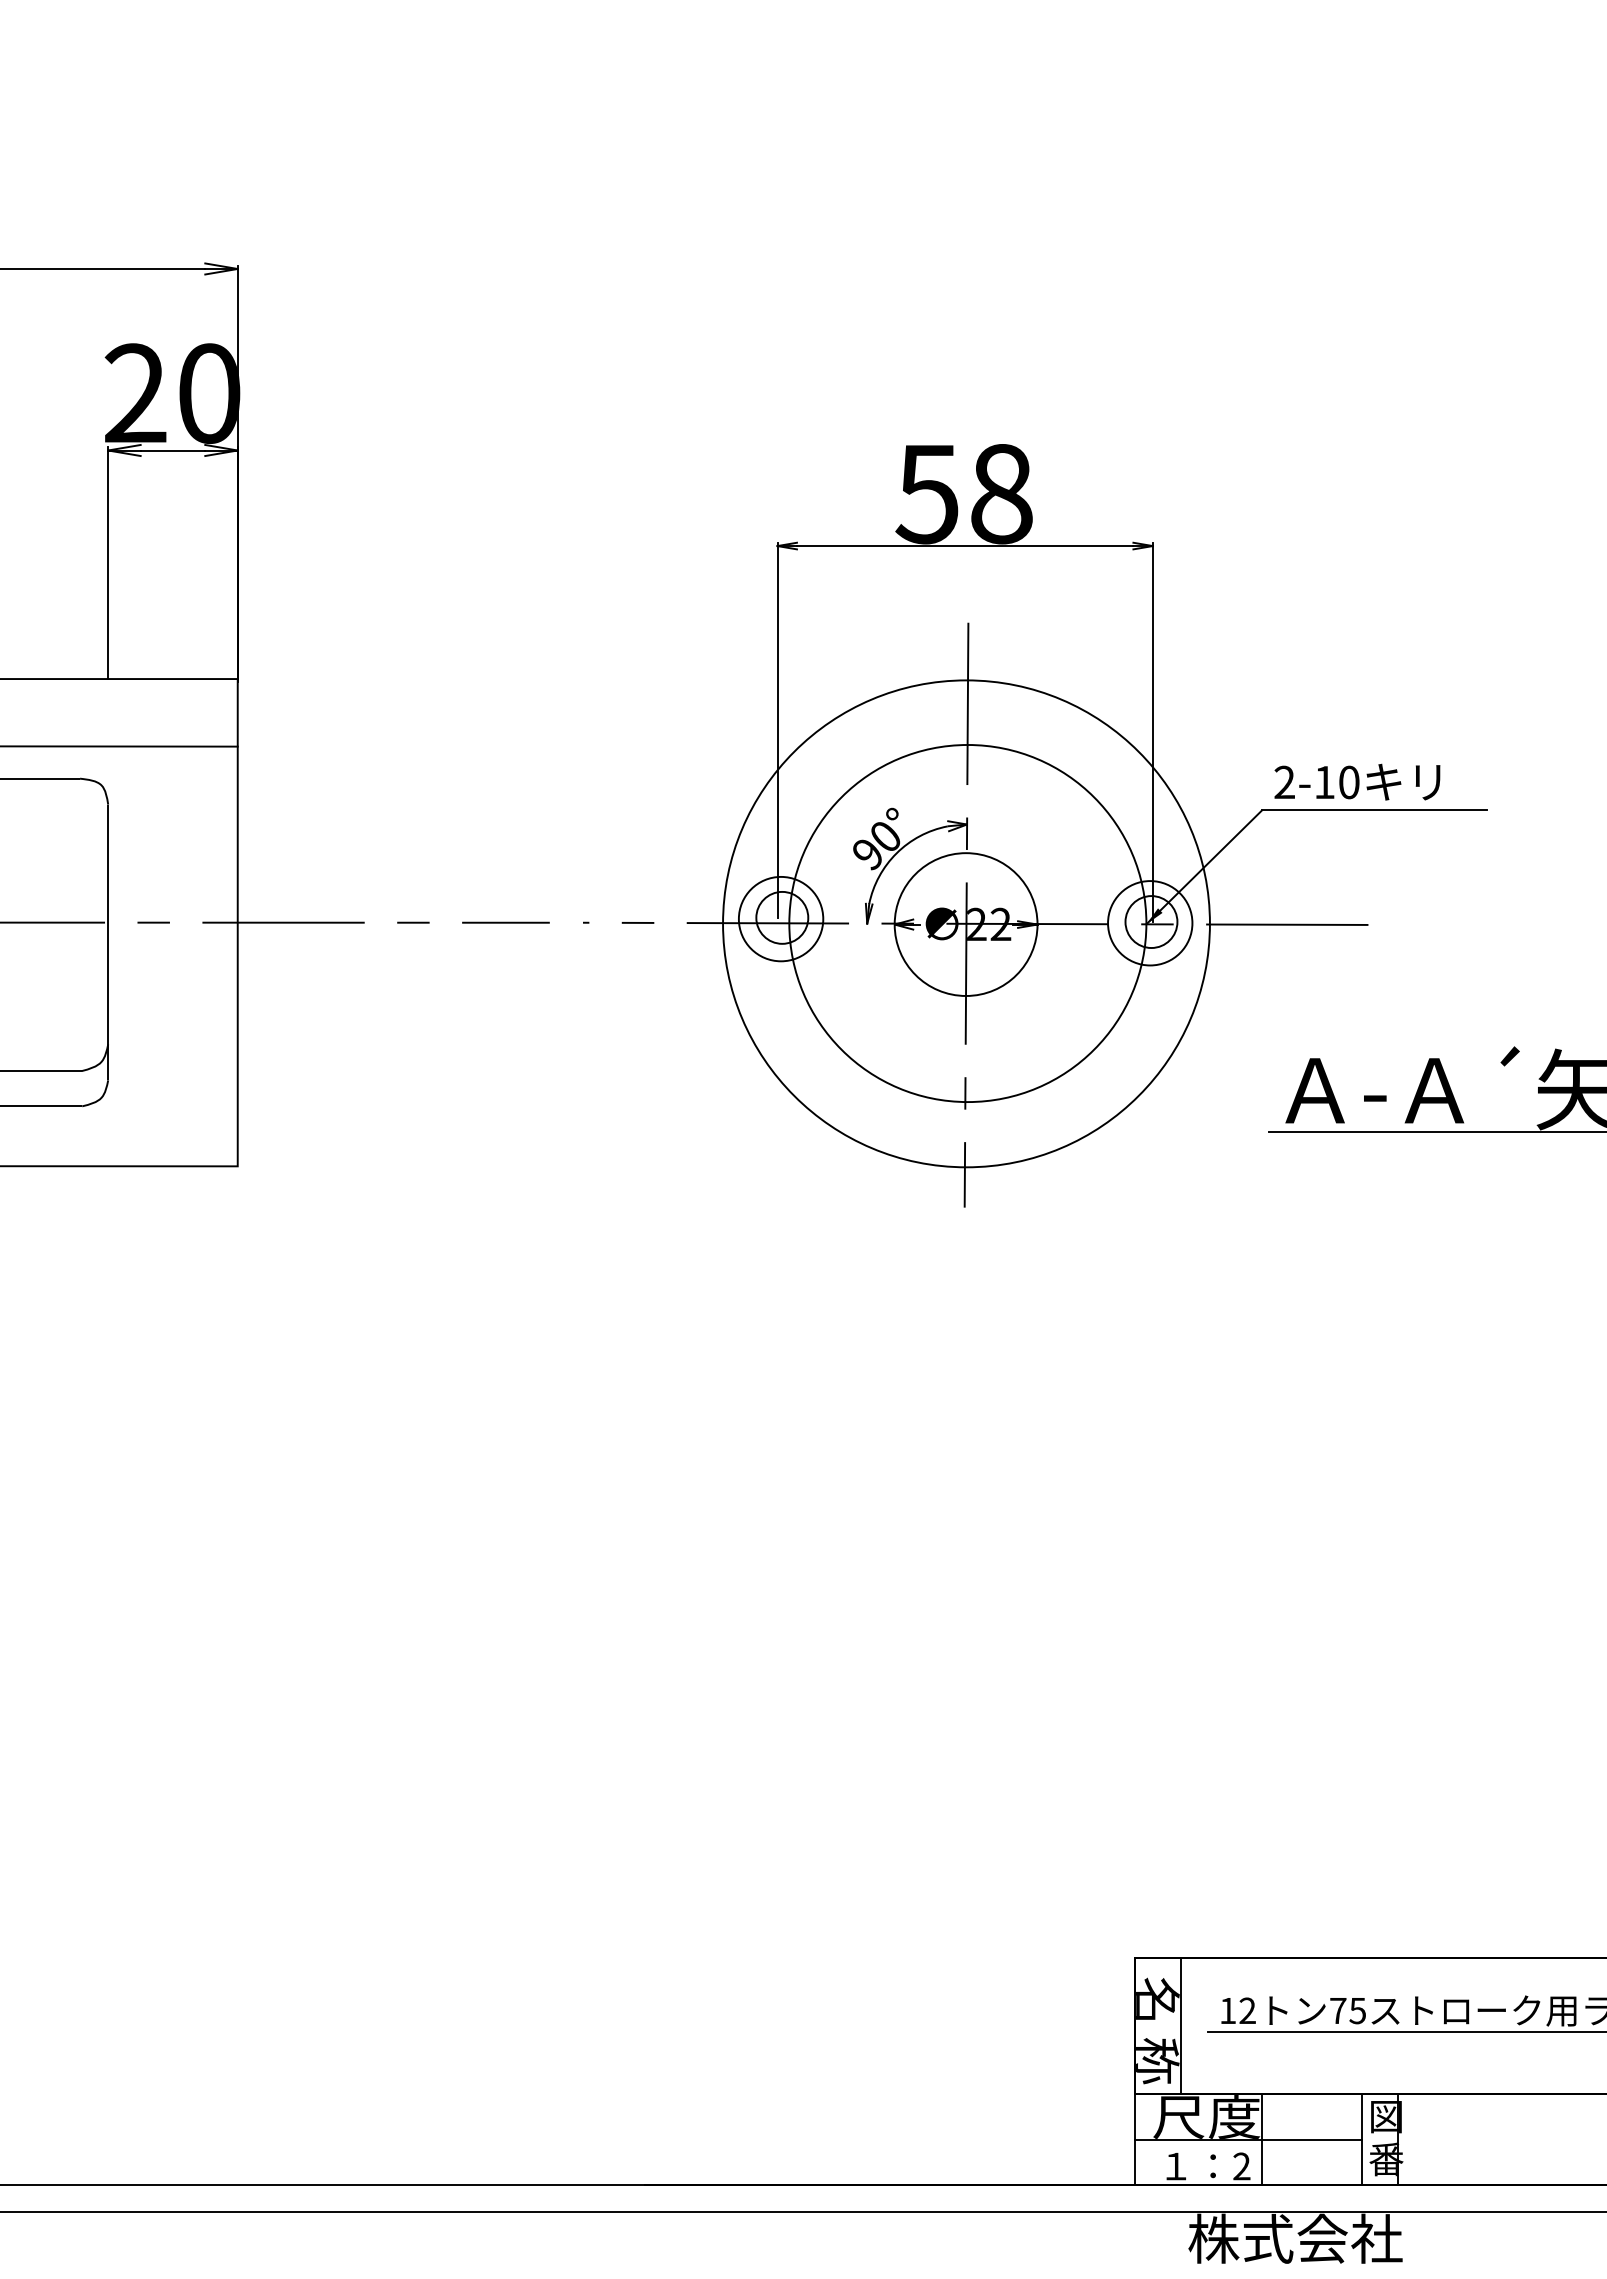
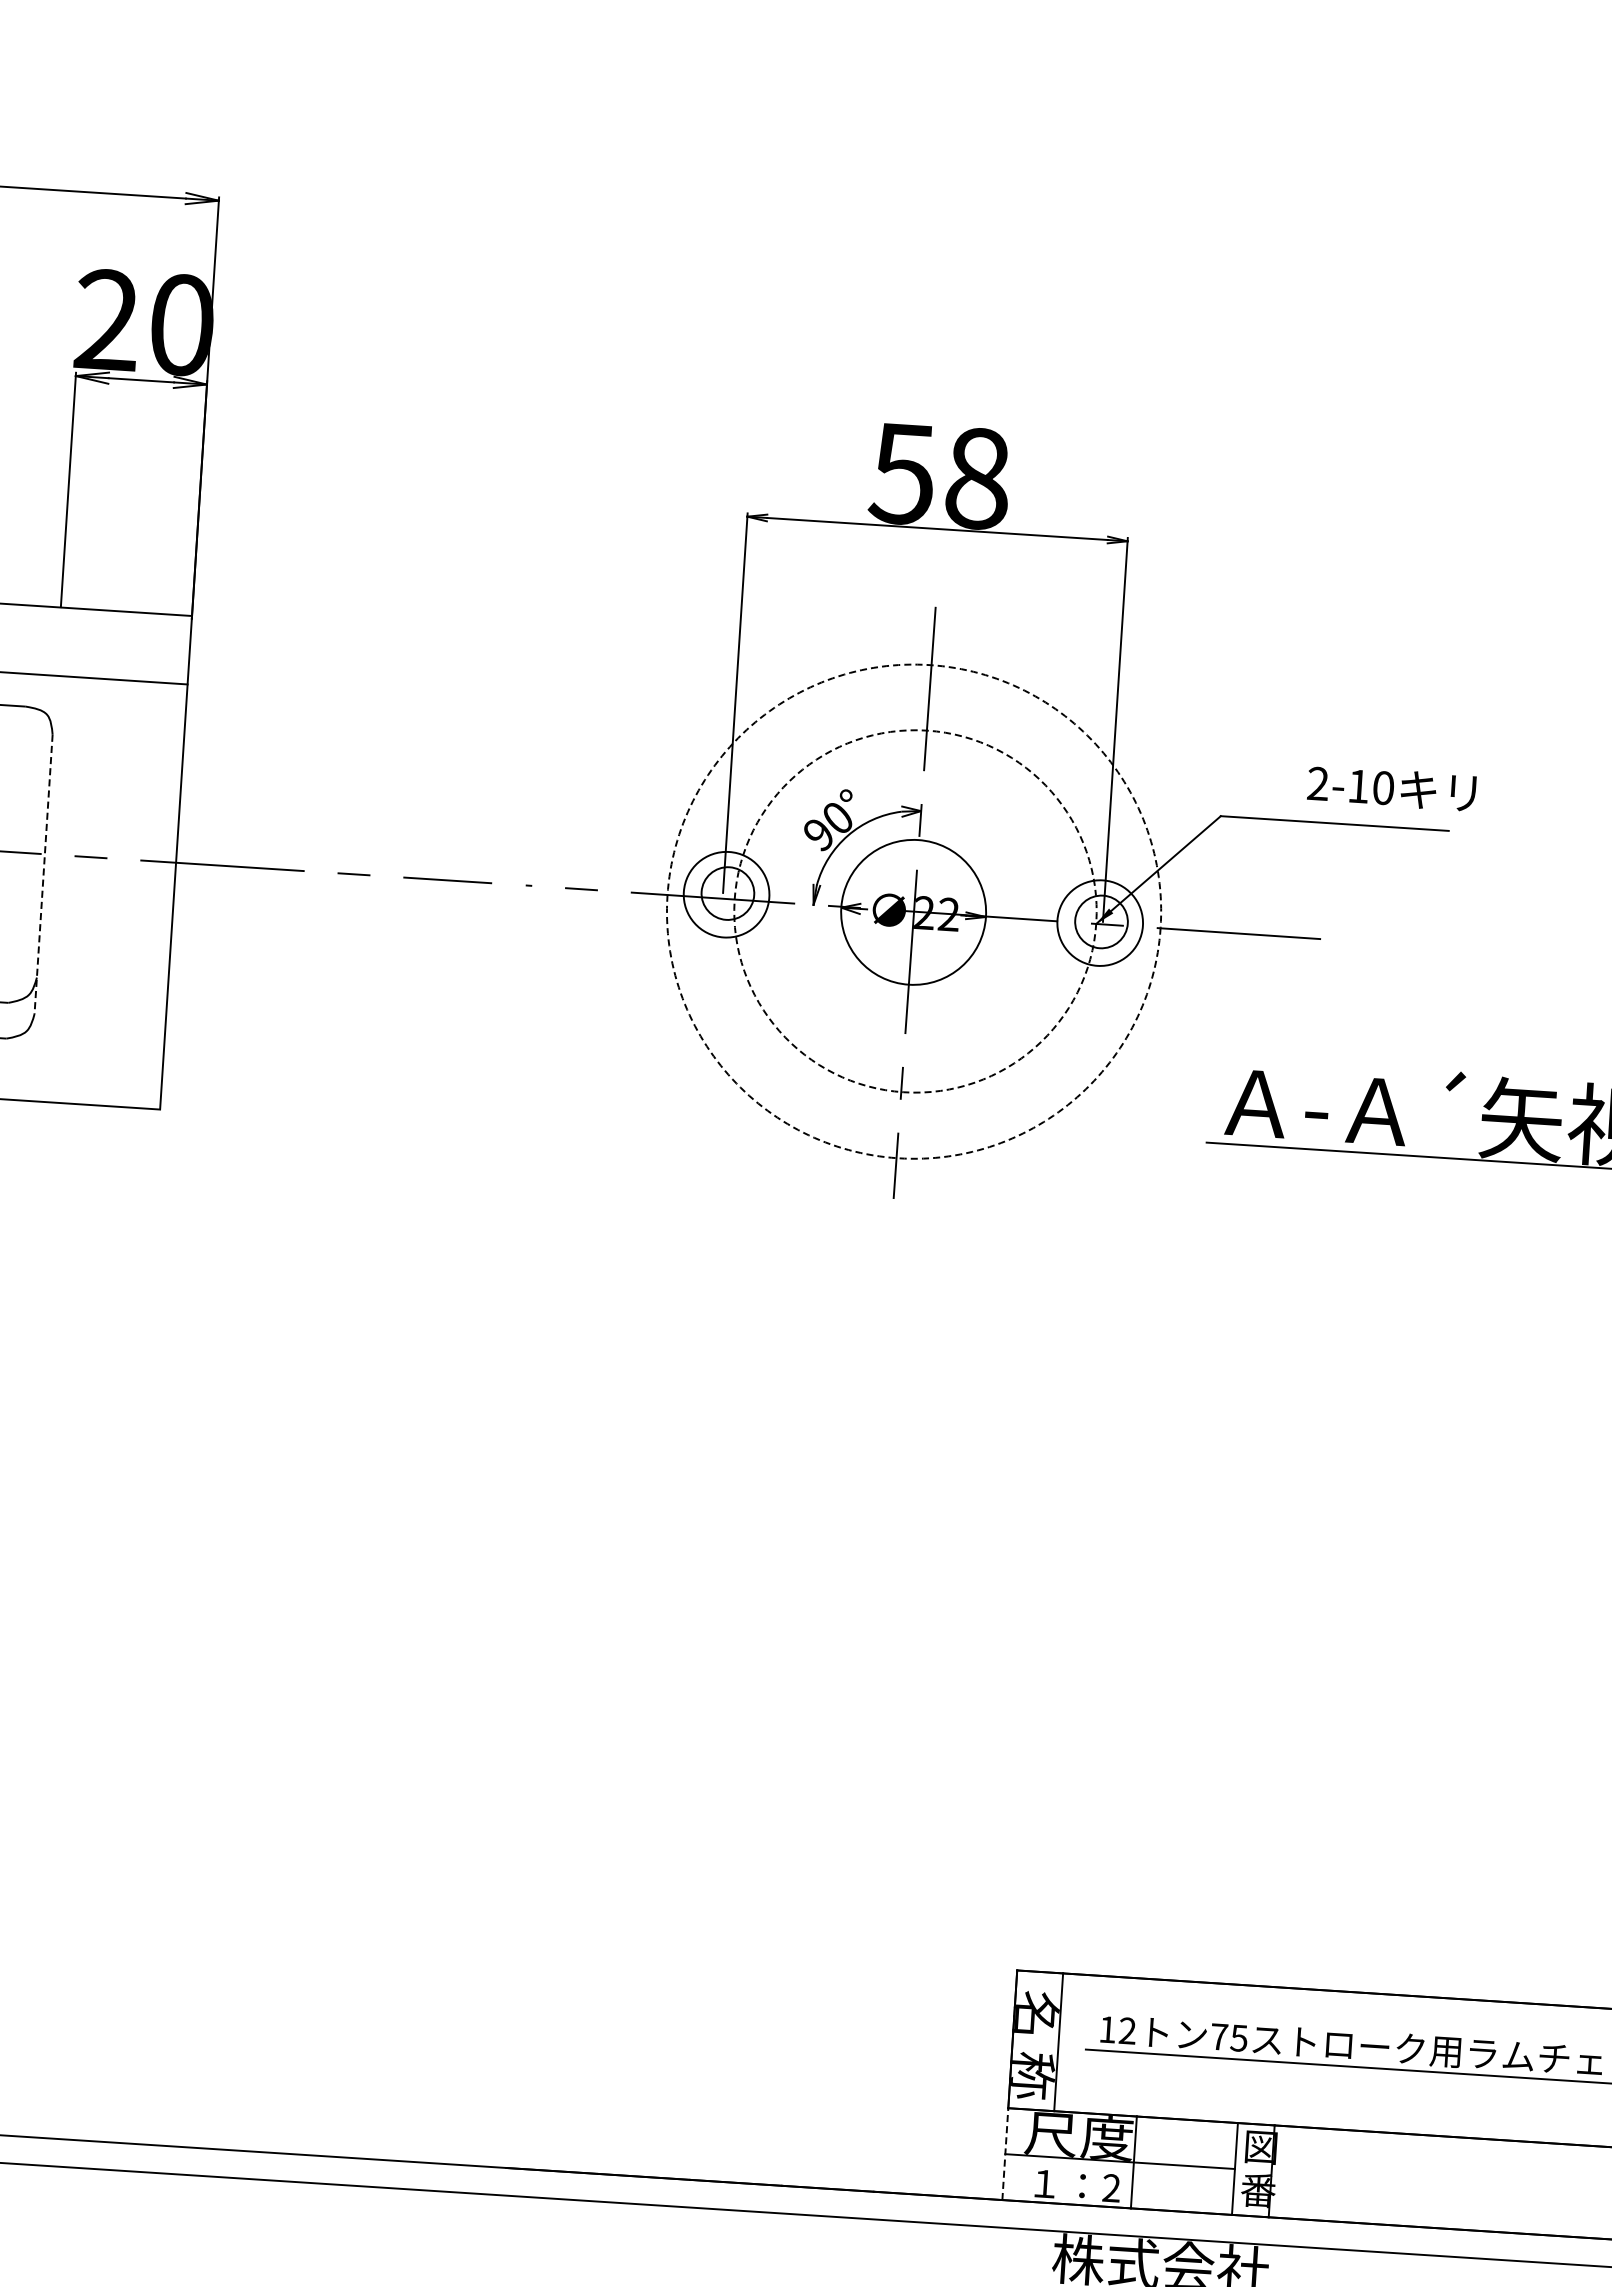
text: (1357, 781) -> (1391, 787), moved
circle: (966, 923) -> (914, 911), solid -> dashed
circle: (967, 923) -> (915, 911), solid -> dashed
line: (108, 942) -> (43, 874), solid -> dashed
line: (1135, 2139) -> (1005, 2153), solid -> dashed

